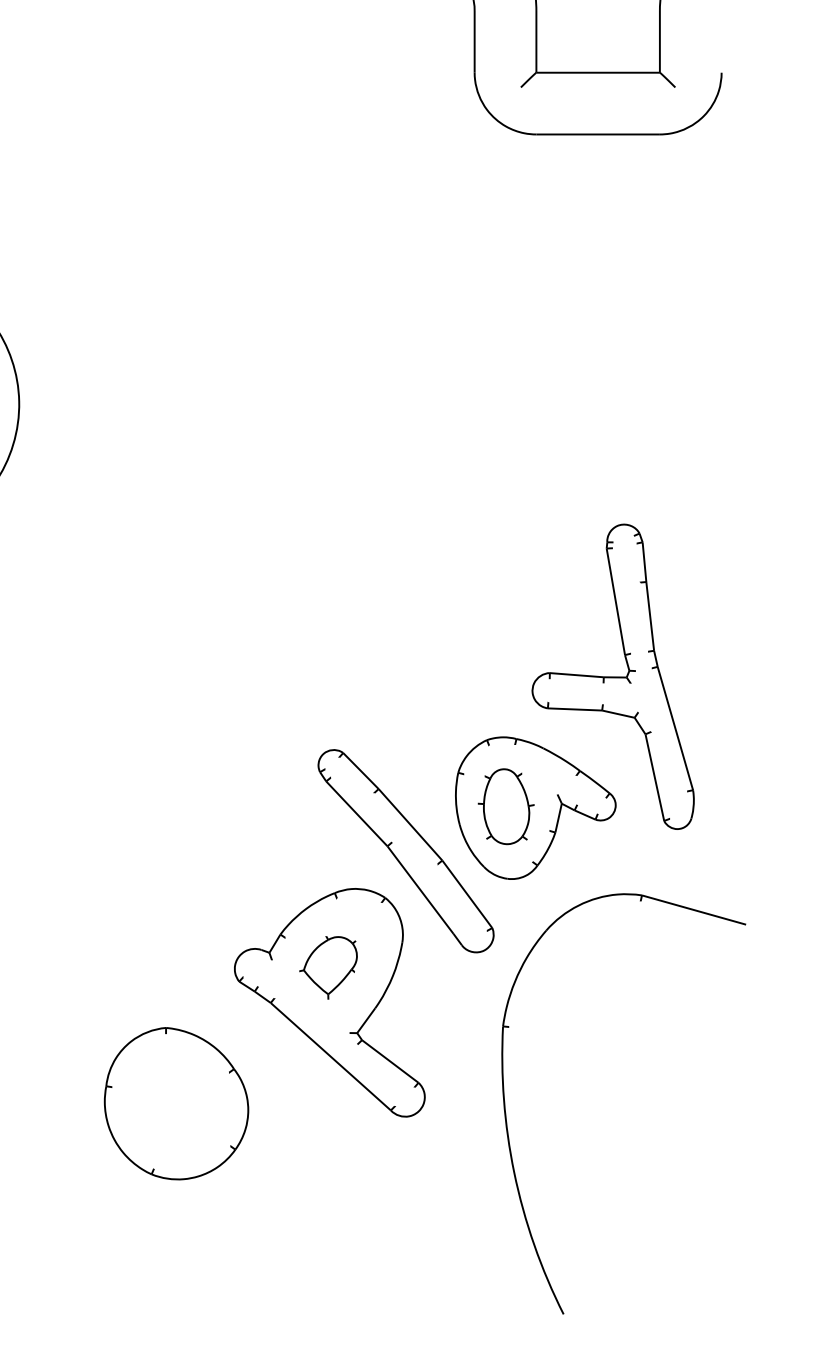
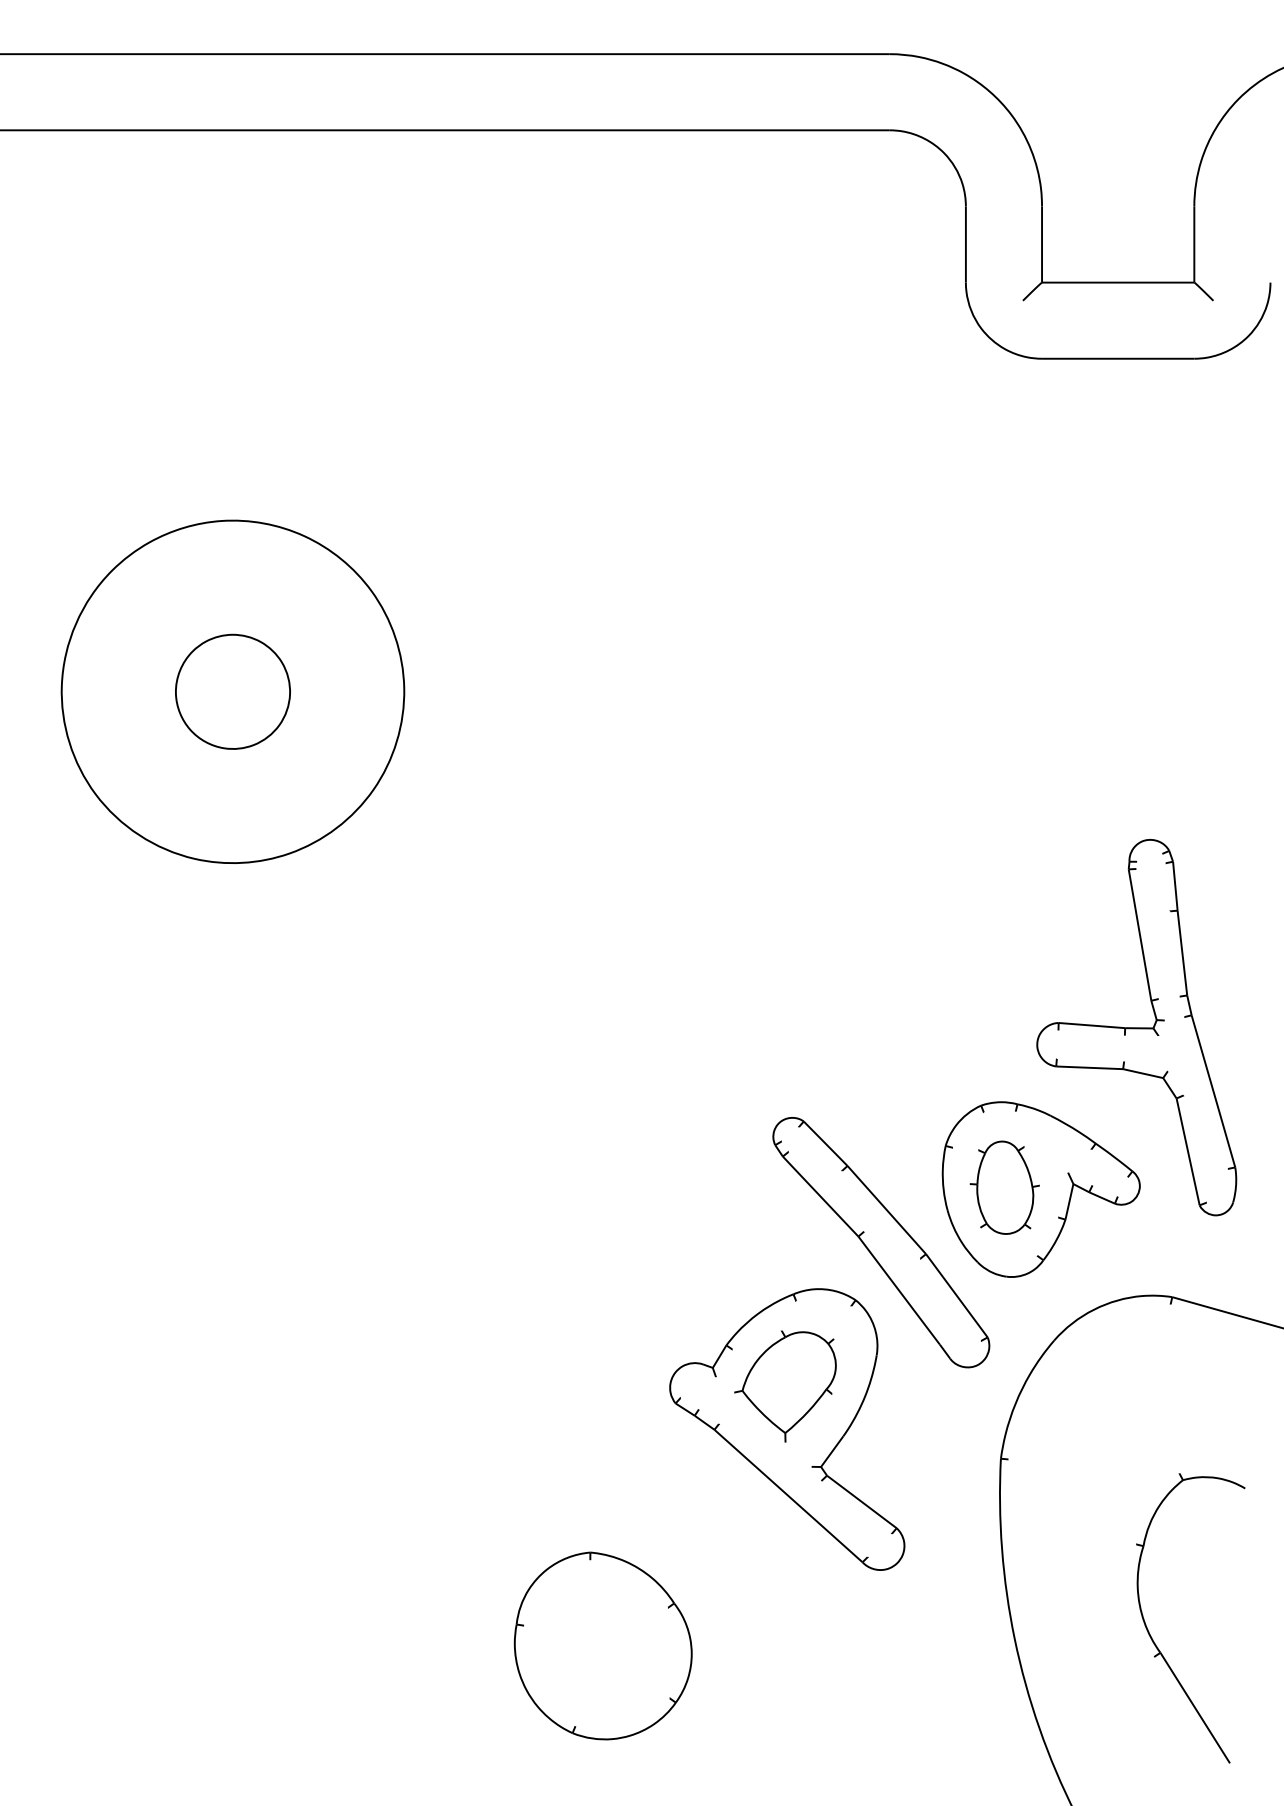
part: (328, 967) -> (785, 1386), size x1.43
part: (175, 1103) -> (602, 1645), moved
part: (625, 1171) -> (1152, 1637), added

